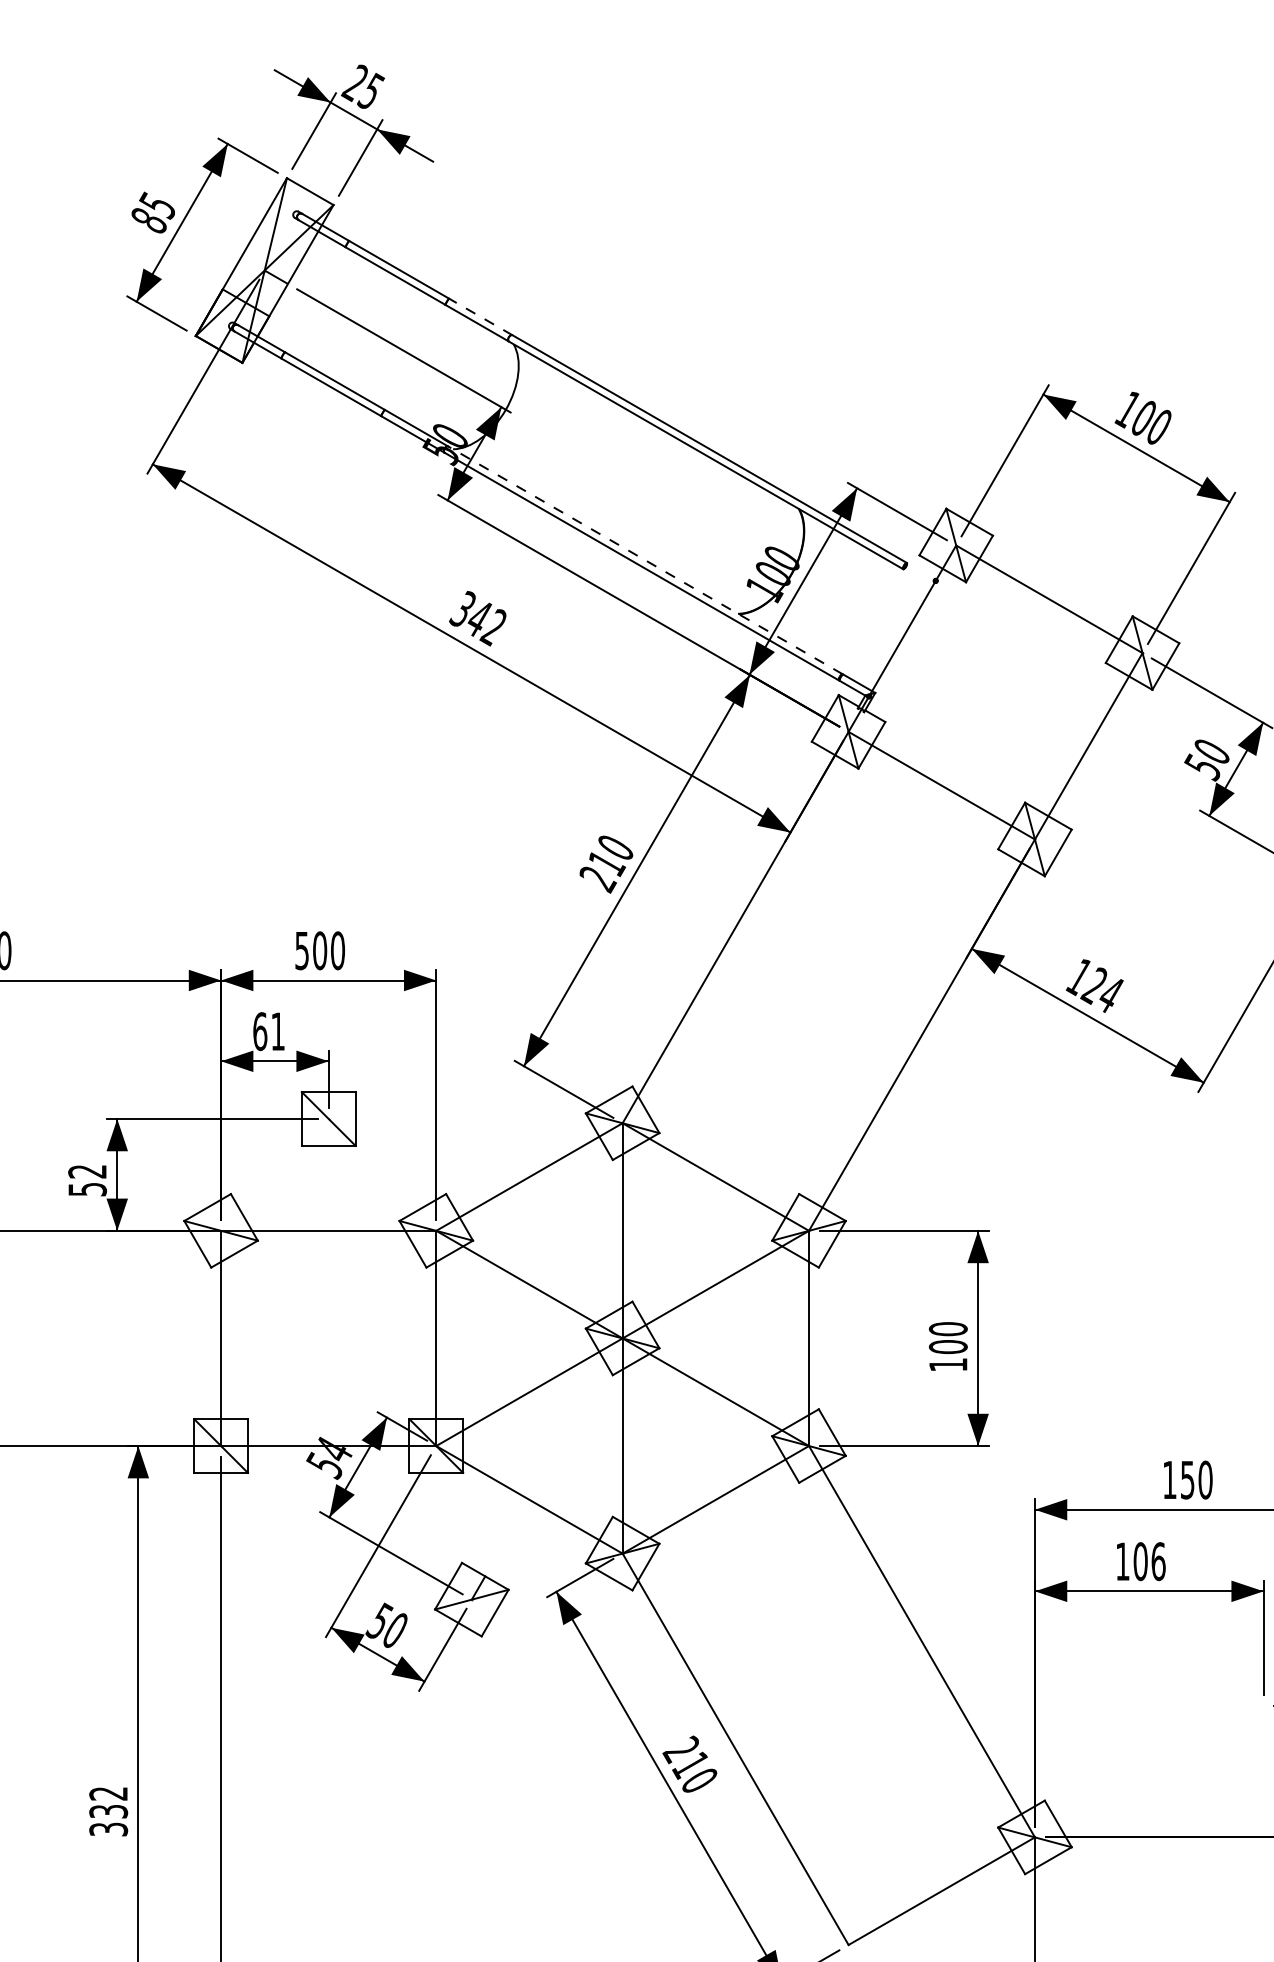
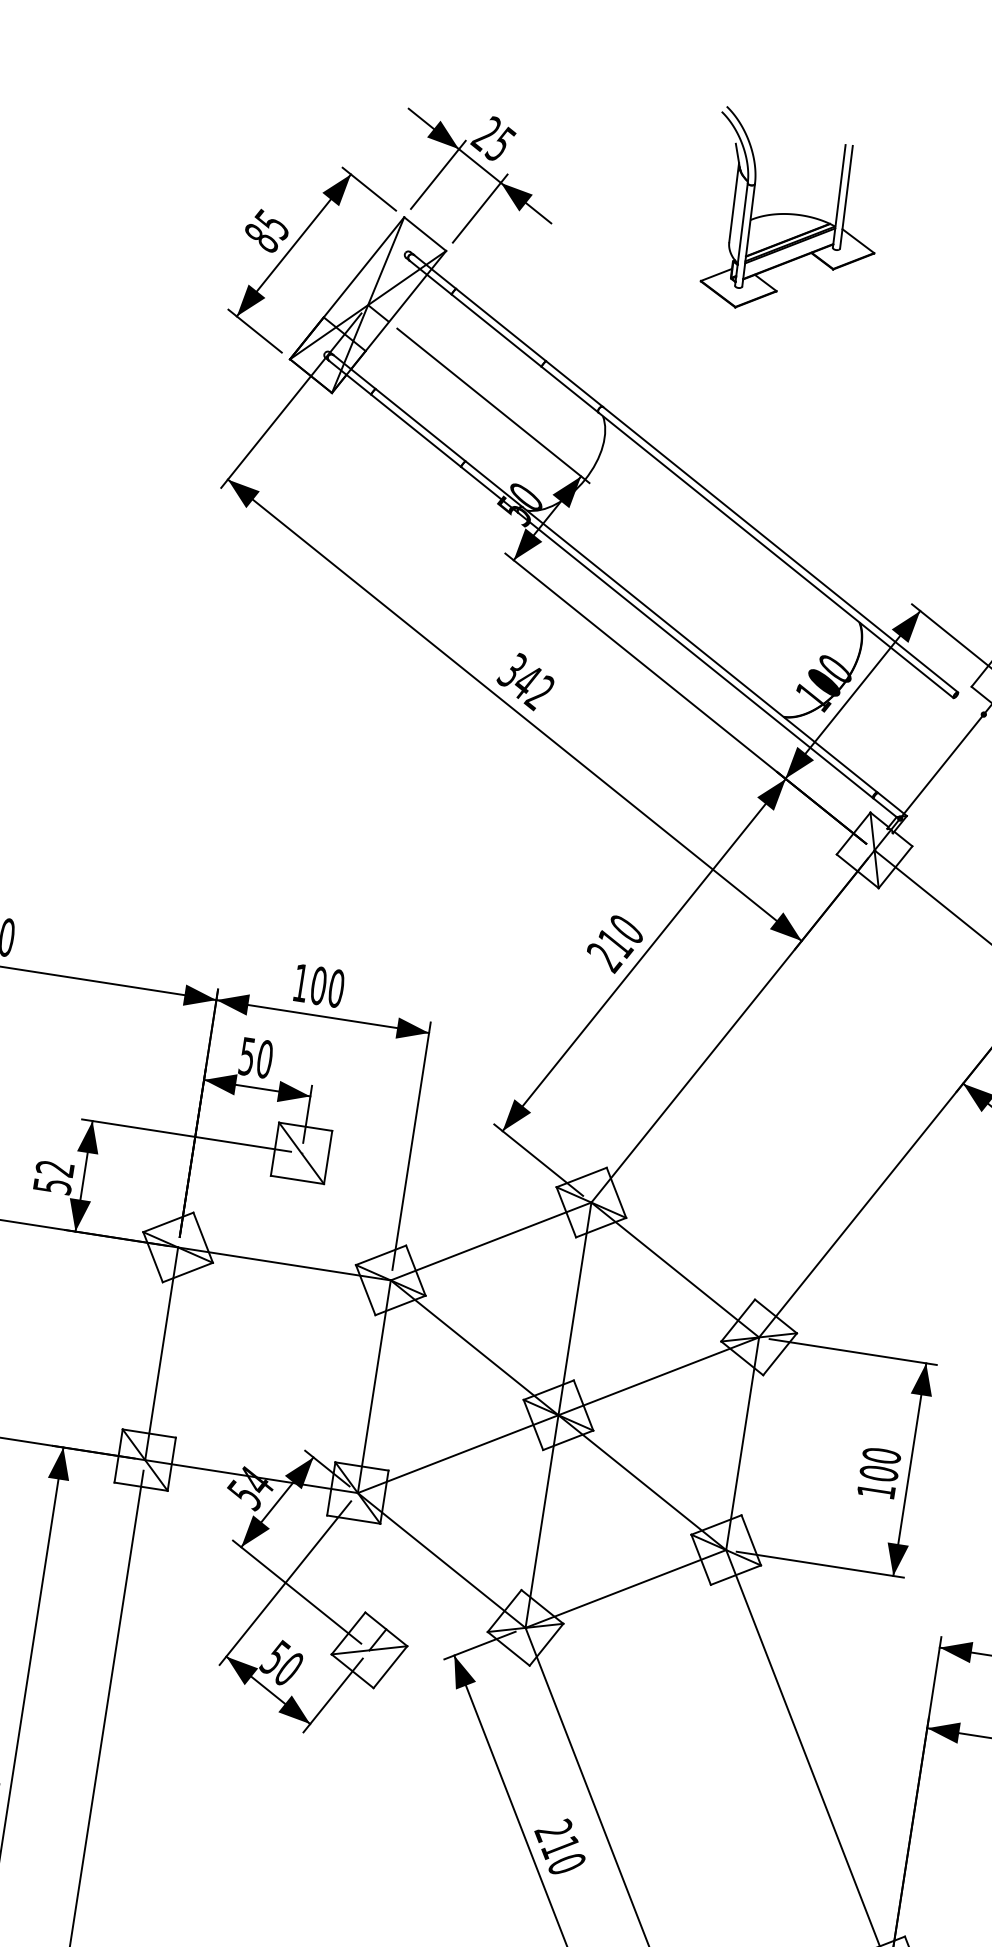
part: (670, 117) -> (792, 215), added
line: (480, 316) -> (574, 383), dashed -> solid
line: (645, 560) -> (700, 649), dashed -> solid
text: (301, 951) -> (300, 983), 500 -> 100
text: (269, 1031) -> (256, 1057), 61 -> 50

